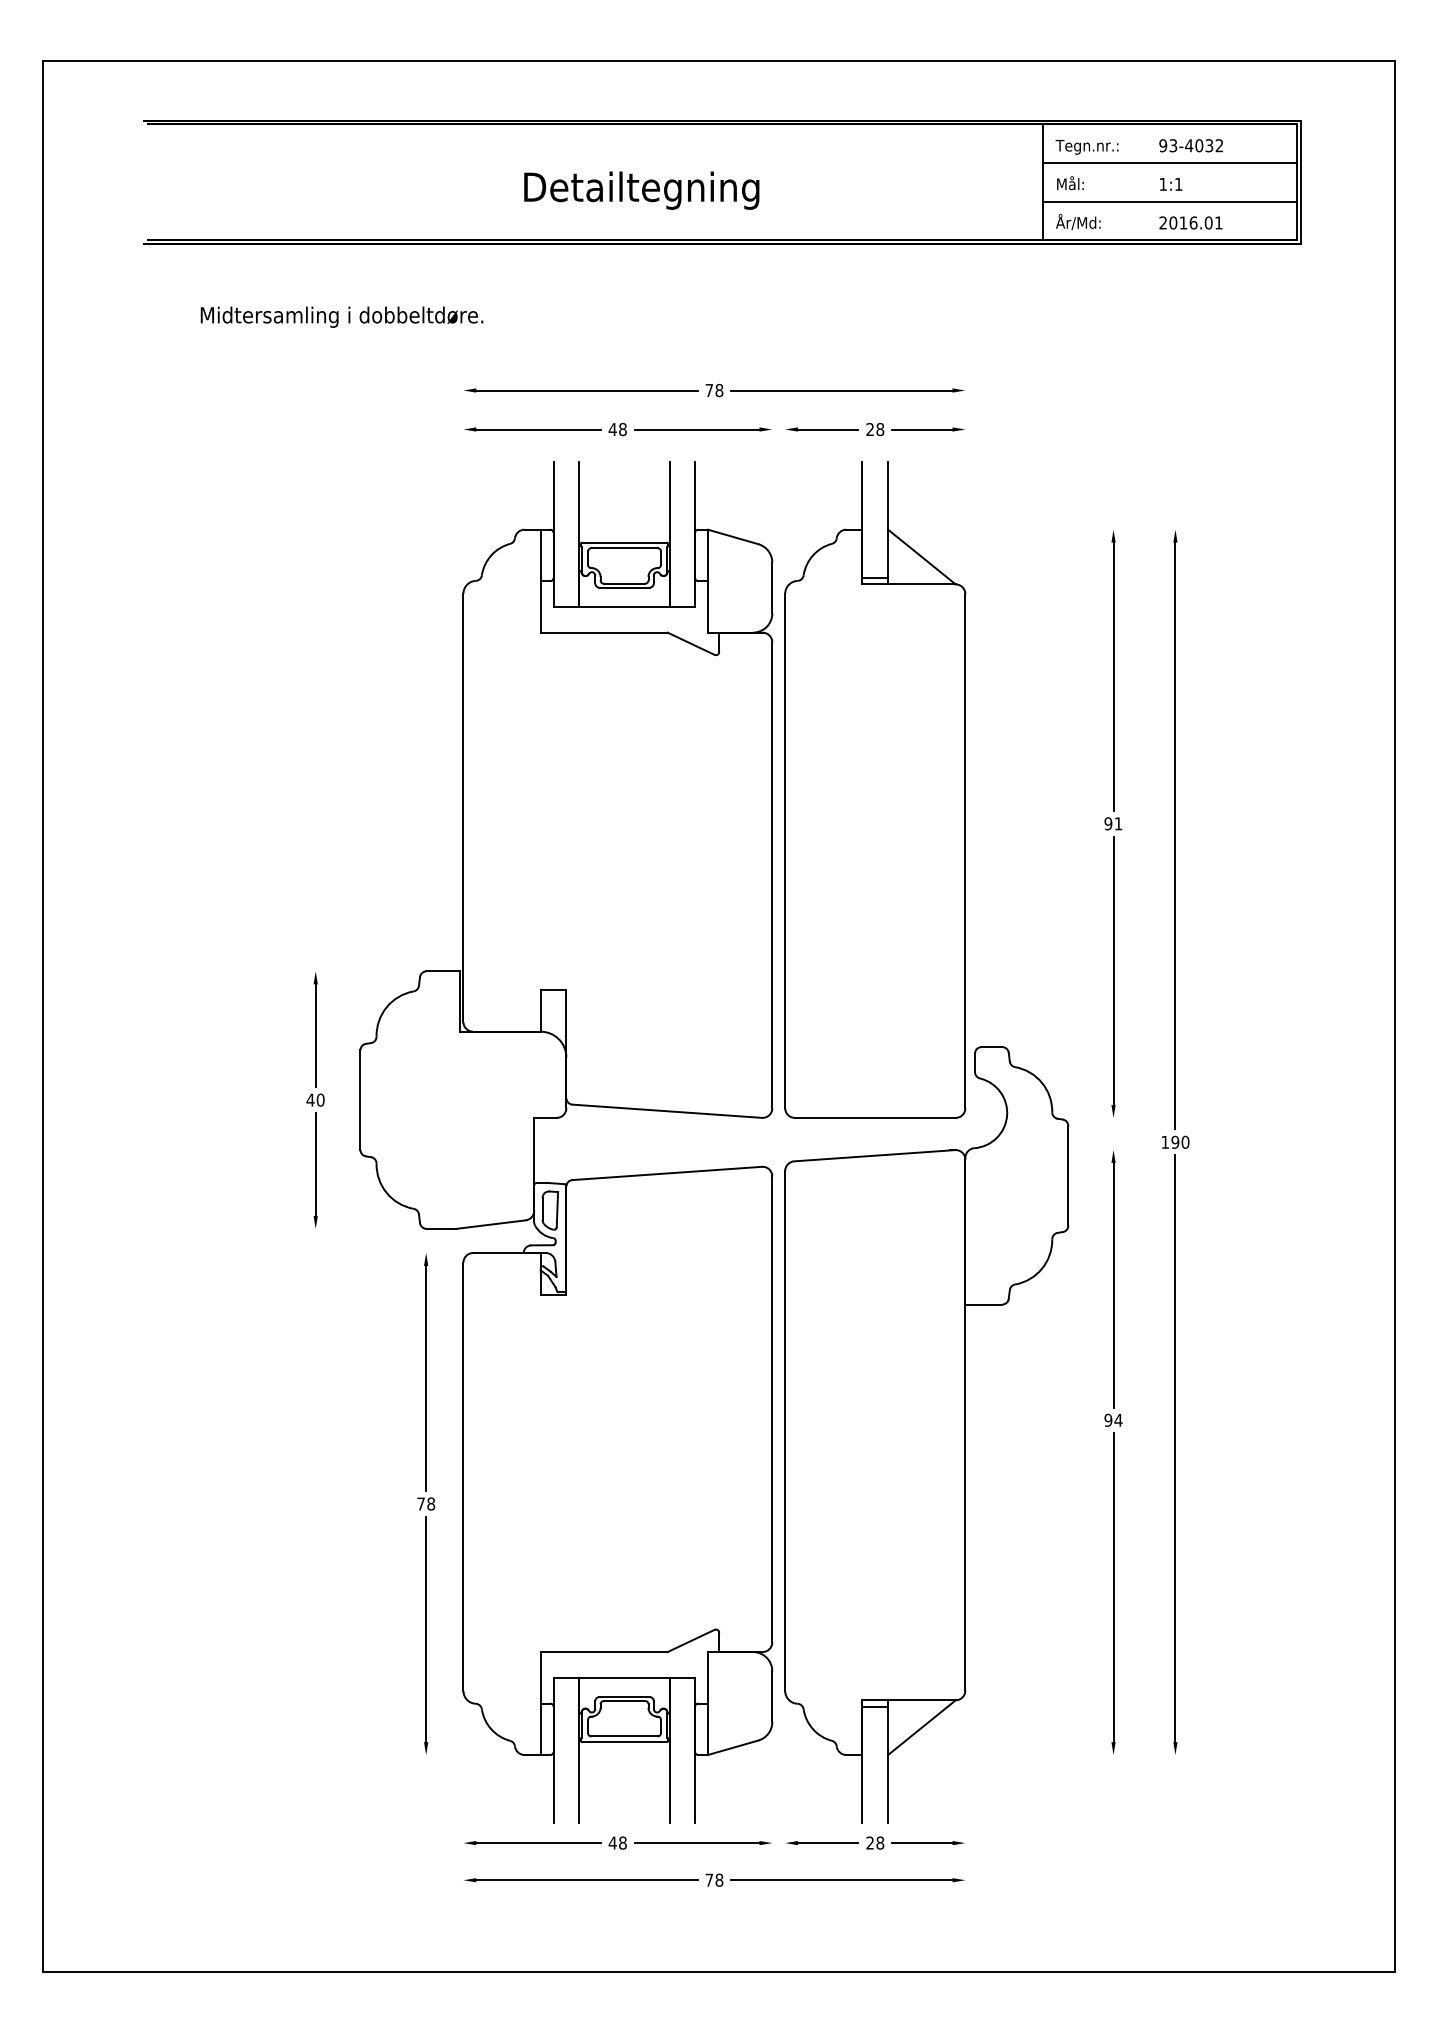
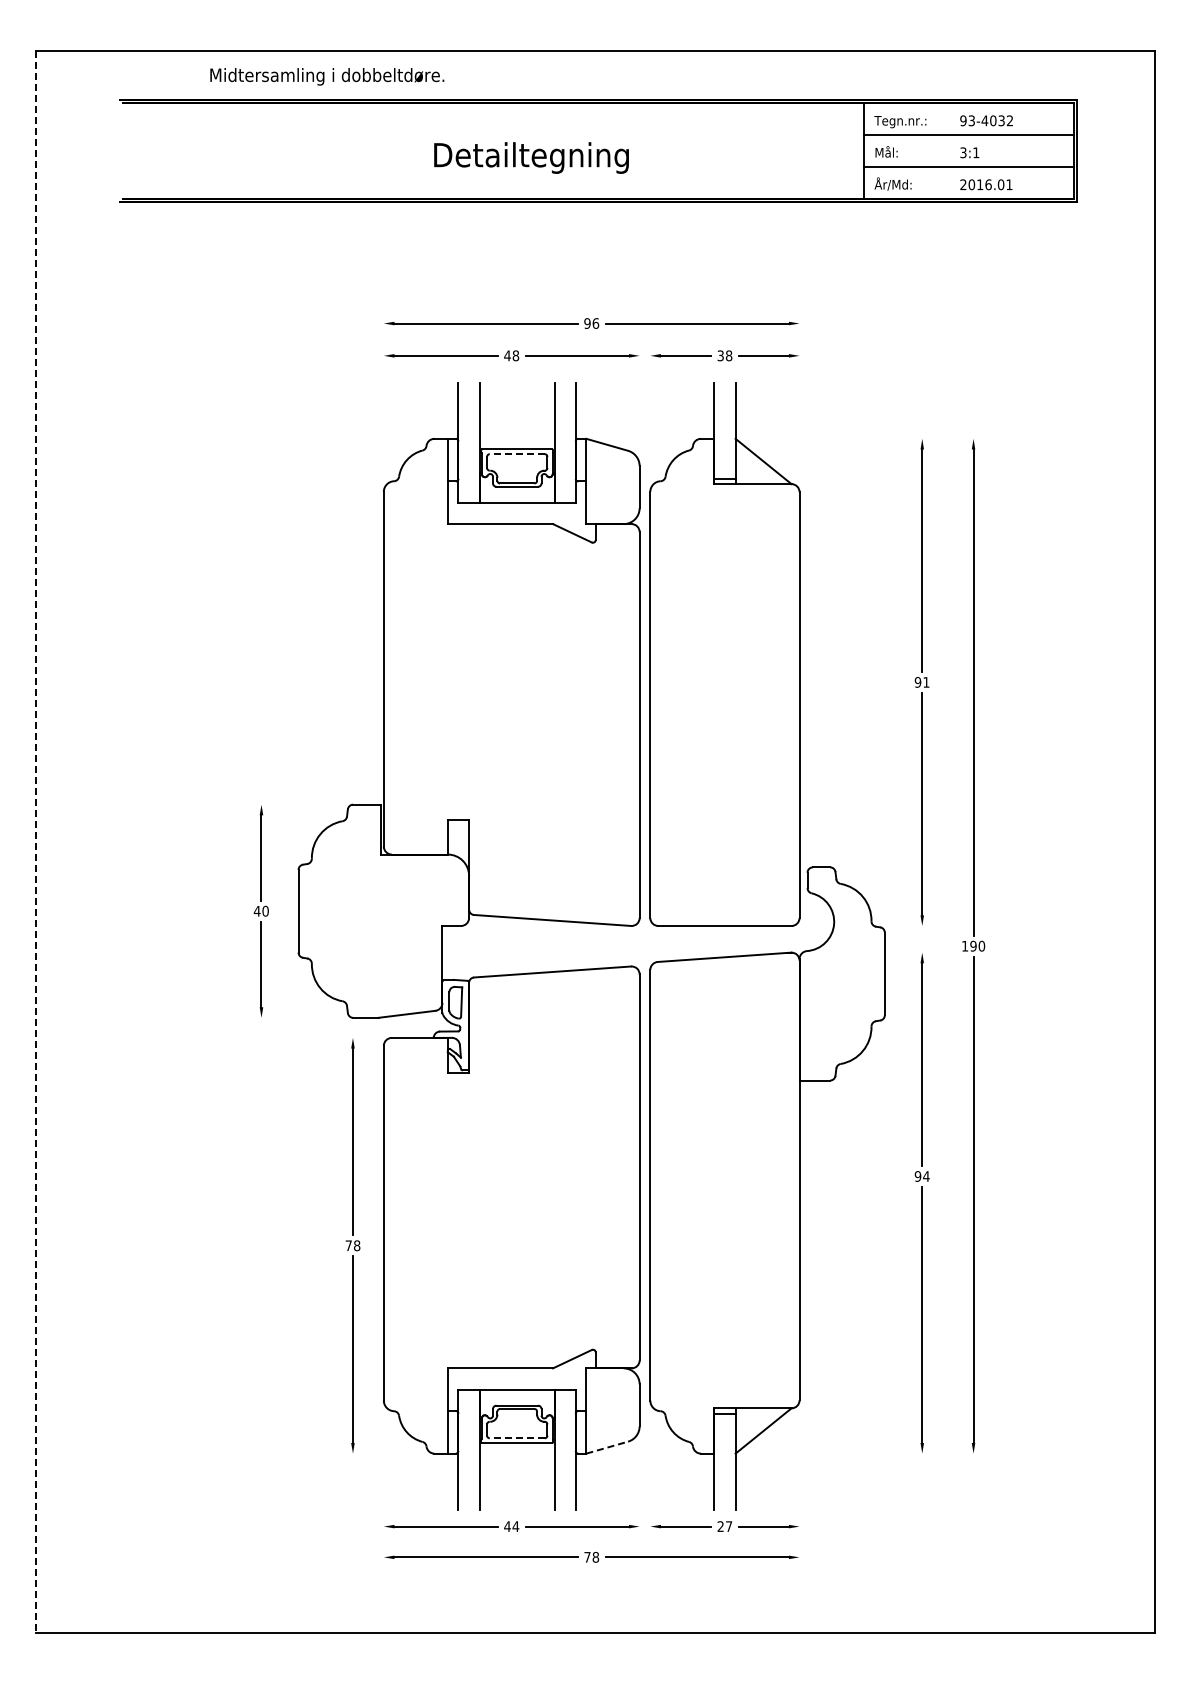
text: (1163, 183) -> (963, 152), 1:1 -> 3:1
text: (342, 316) -> (327, 76), moved
text: (714, 390) -> (591, 323), 78 -> 96
text: (869, 430) -> (720, 356), 28 -> 38
line: (623, 548) -> (516, 454), solid -> dashed
line: (42, 1017) -> (35, 842), solid -> dashed
line: (623, 1736) -> (516, 1438), solid -> dashed
line: (733, 1747) -> (607, 1447), solid -> dashed
text: (622, 1842) -> (515, 1526), 48 -> 44
text: (880, 1842) -> (729, 1526), 28 -> 27

